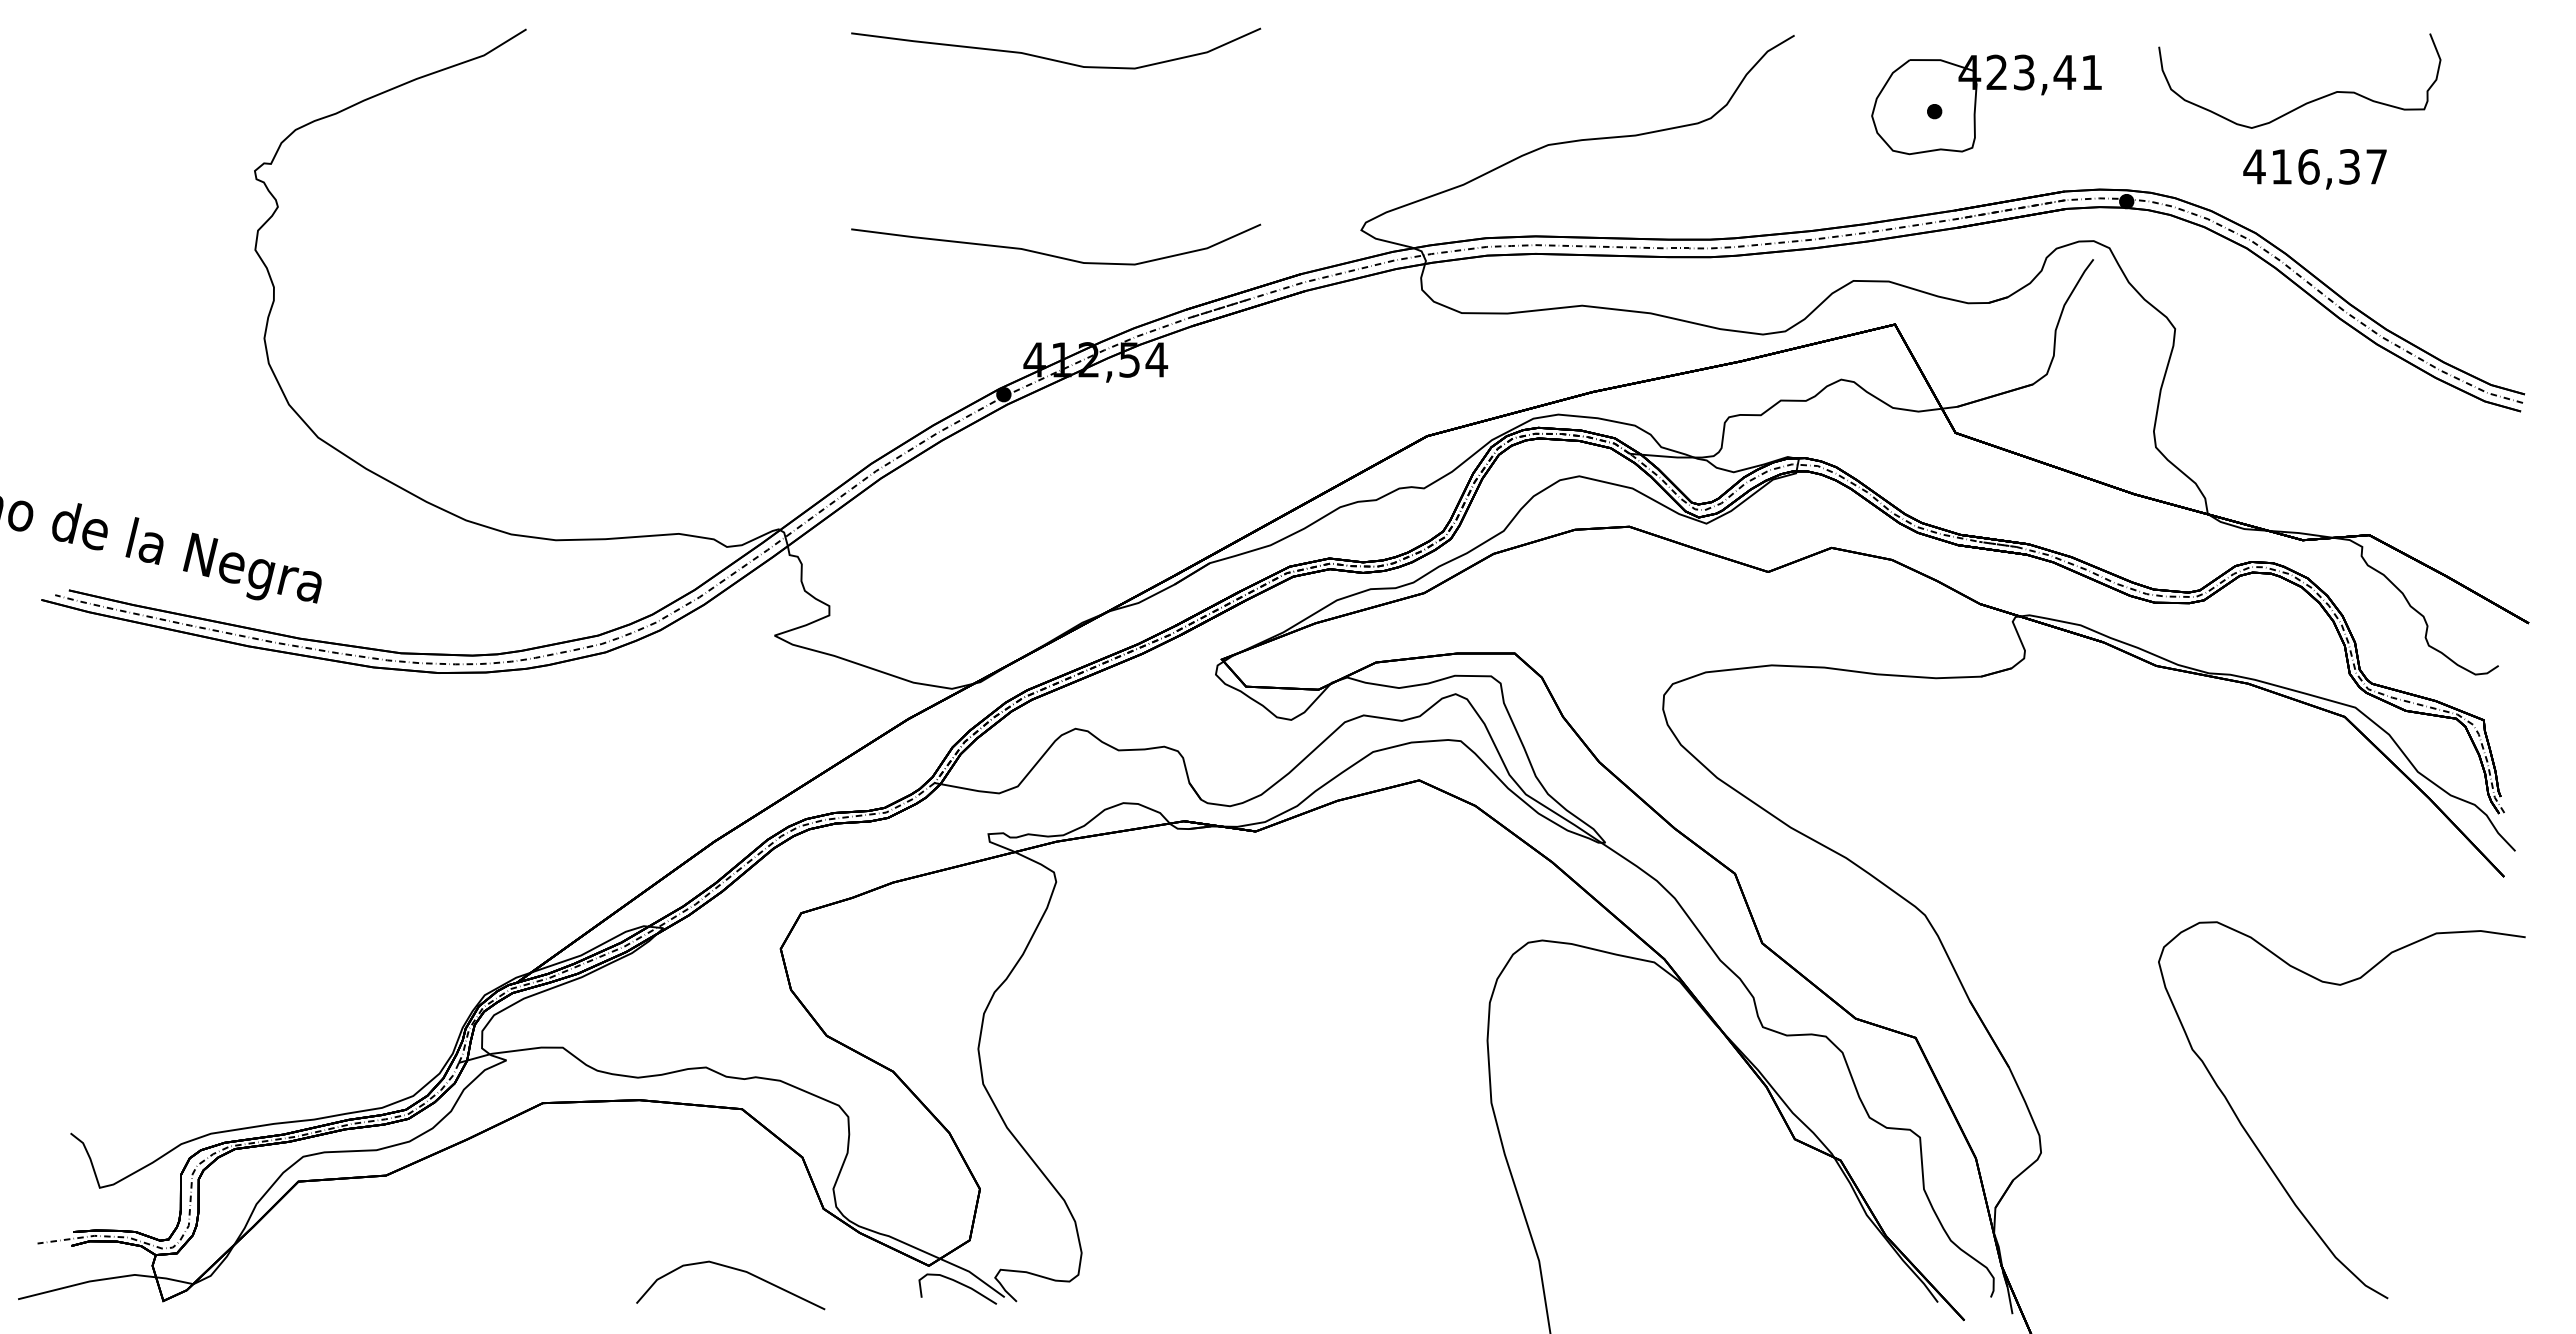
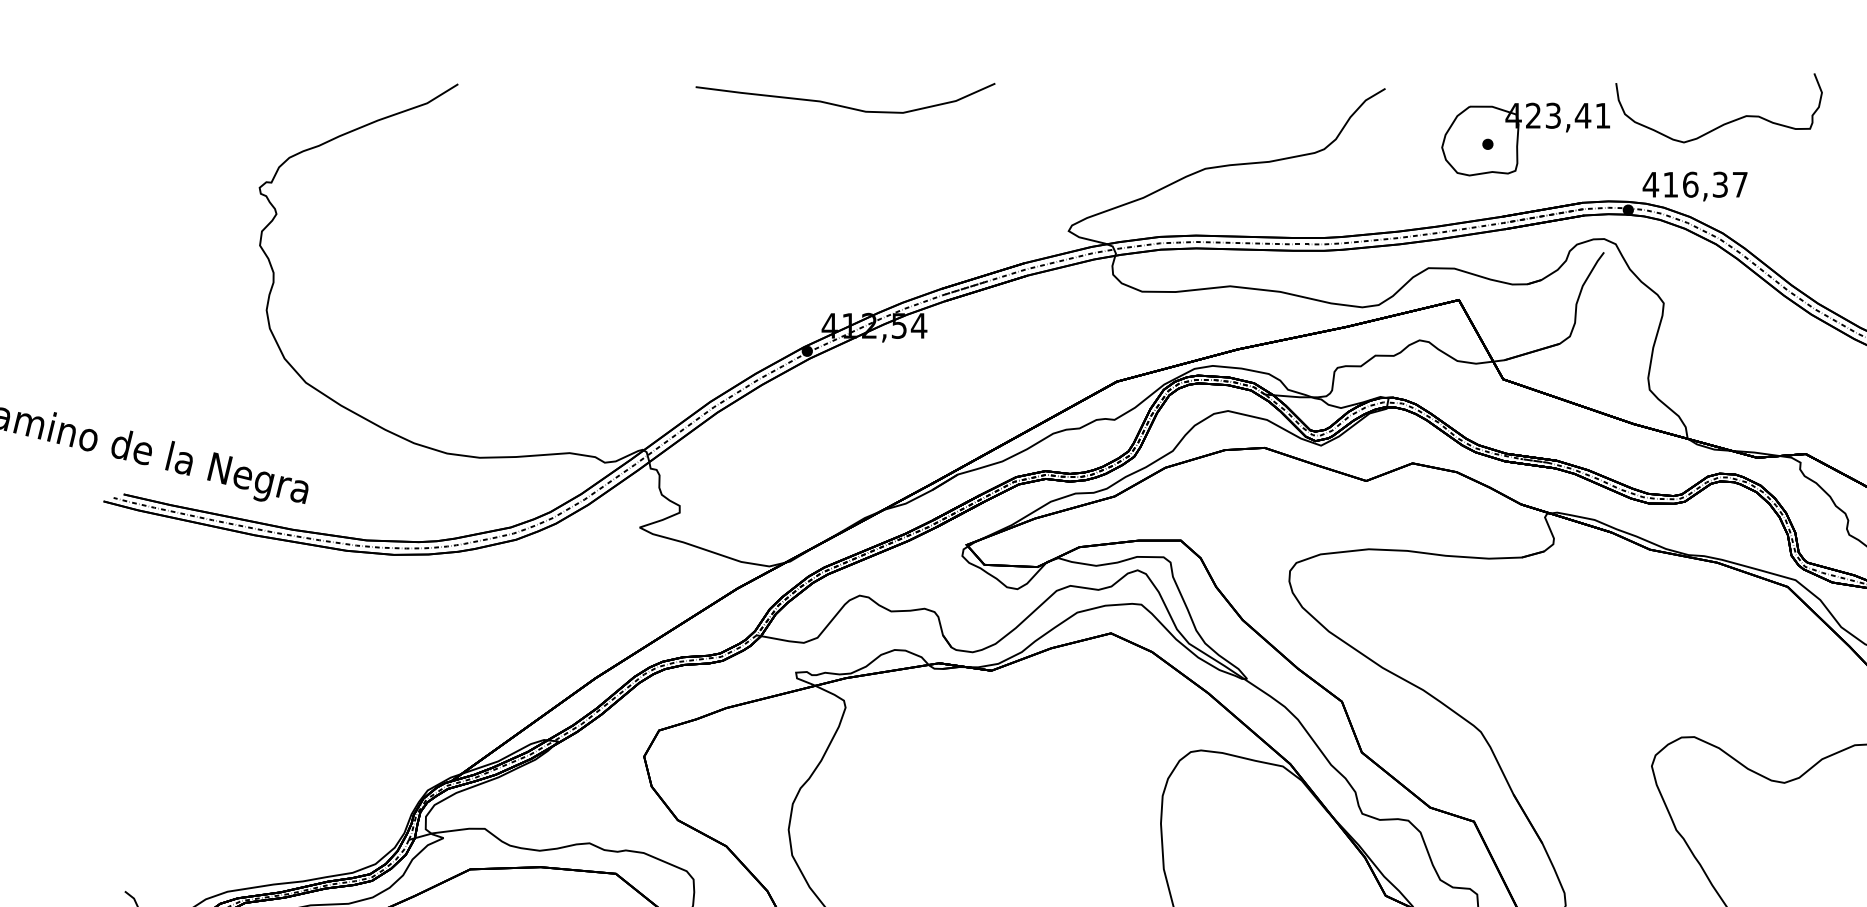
curve: (2308, 101) -> (1725, 123), moved
text: (2314, 169) -> (1694, 186), moved
curve: (1056, 255) -> (845, 249), removed

